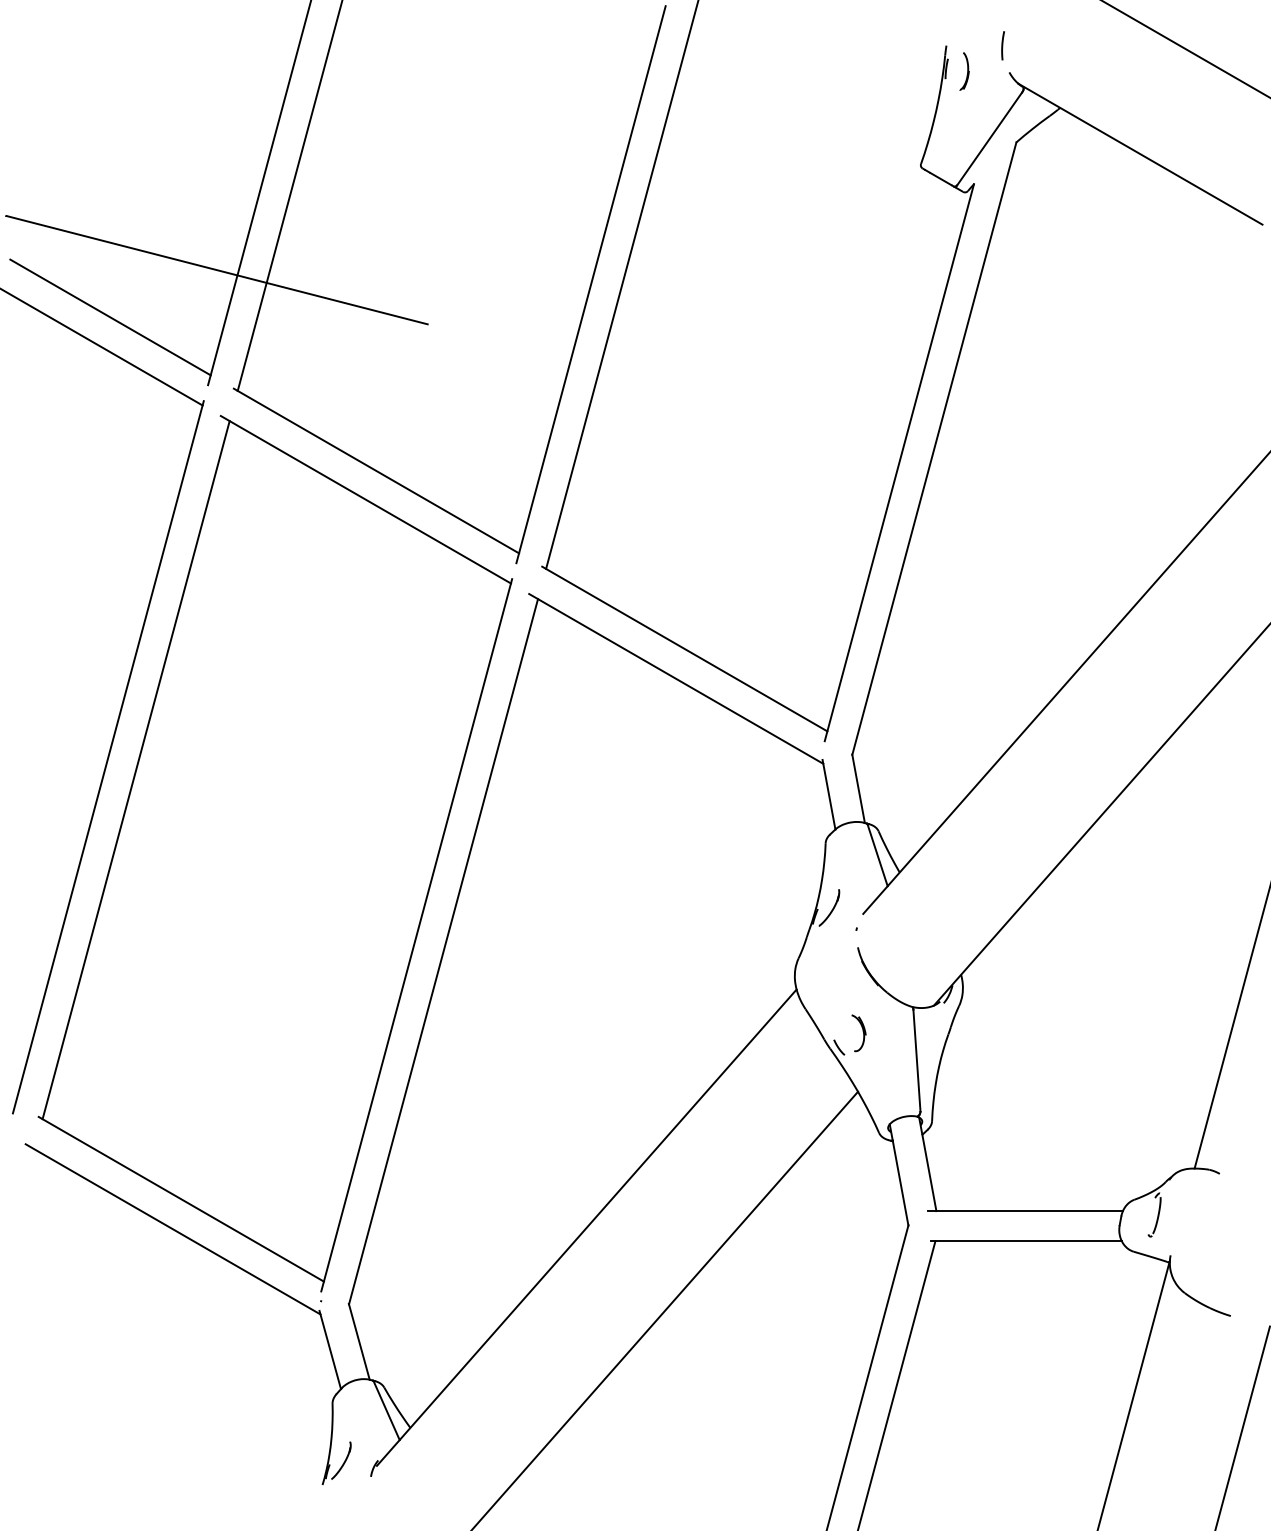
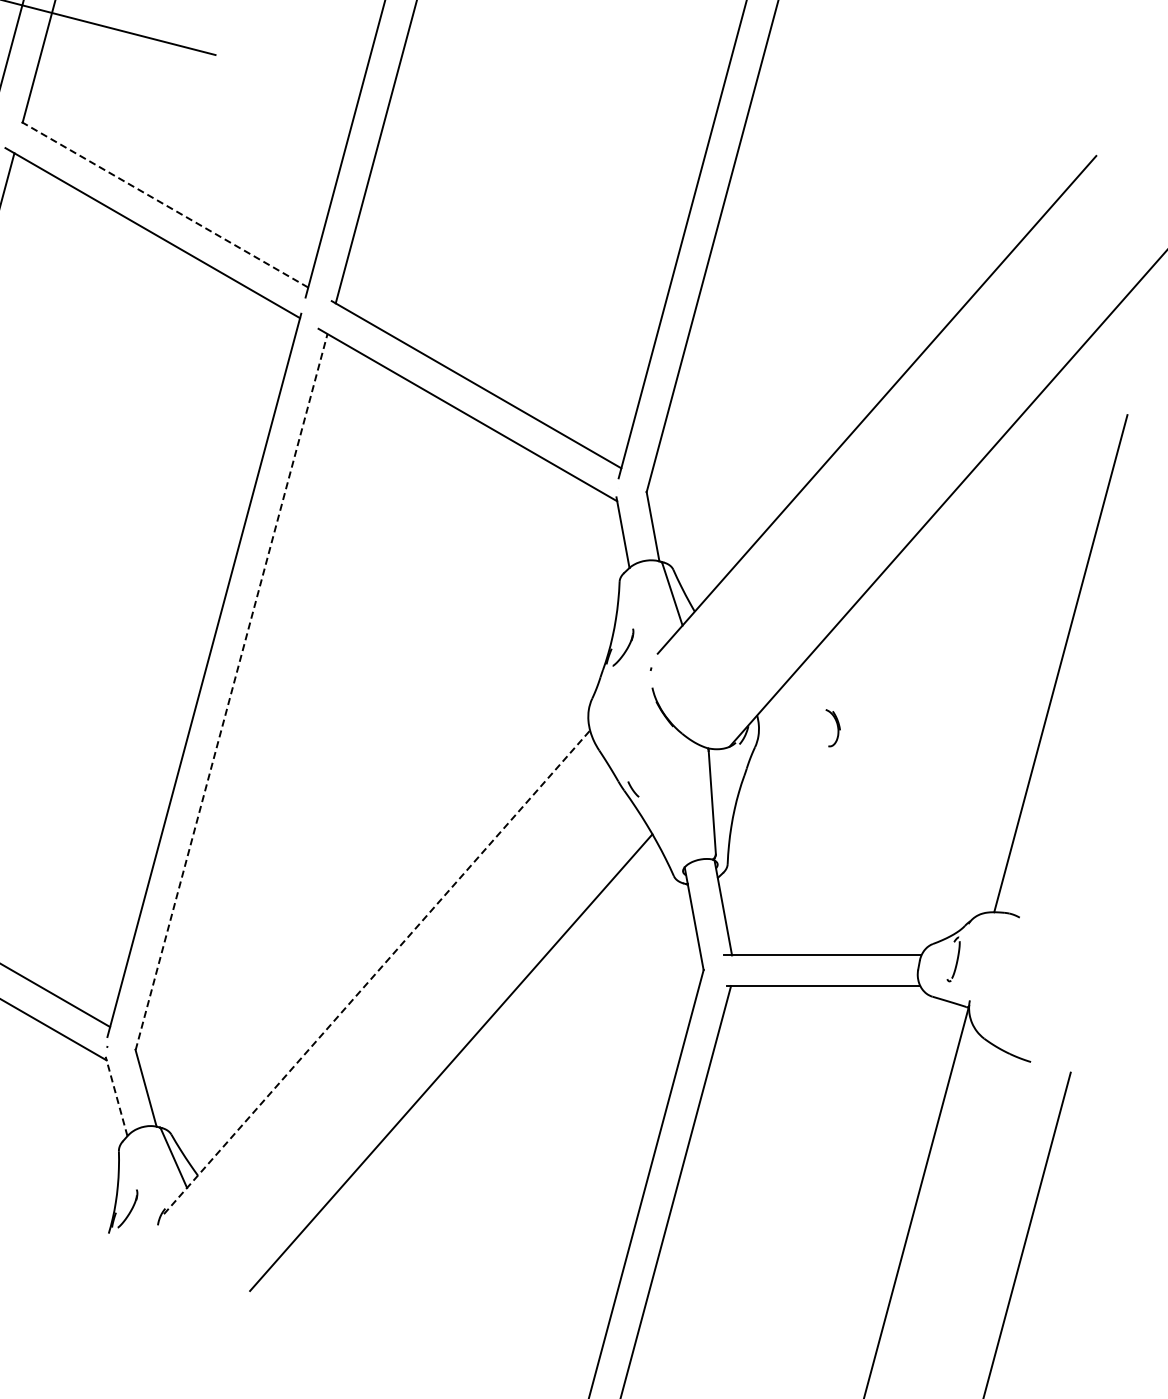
line: (376, 471) -> (163, 204), solid -> dashed
line: (443, 951) -> (231, 691), solid -> dashed
part: (858, 1033) -> (832, 728), moved
line: (587, 1227) -> (377, 972), solid -> dashed
line: (330, 1350) -> (116, 1096), solid -> dashed

